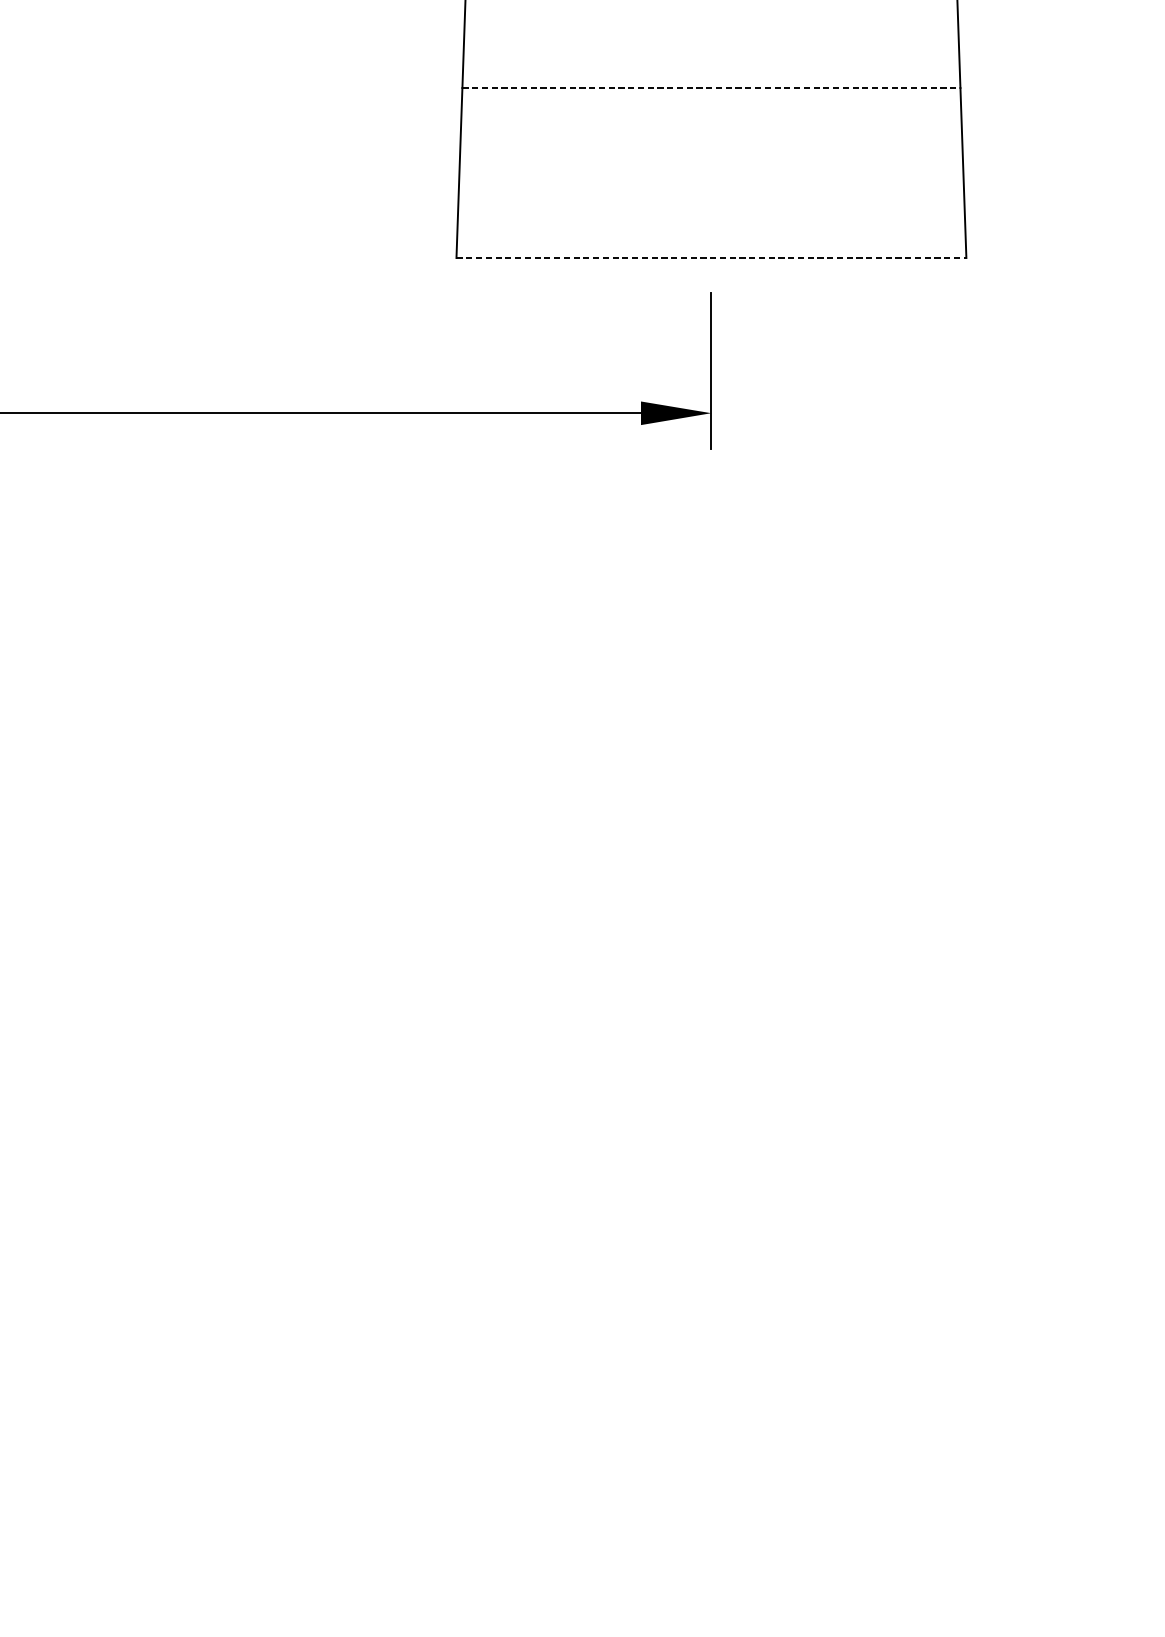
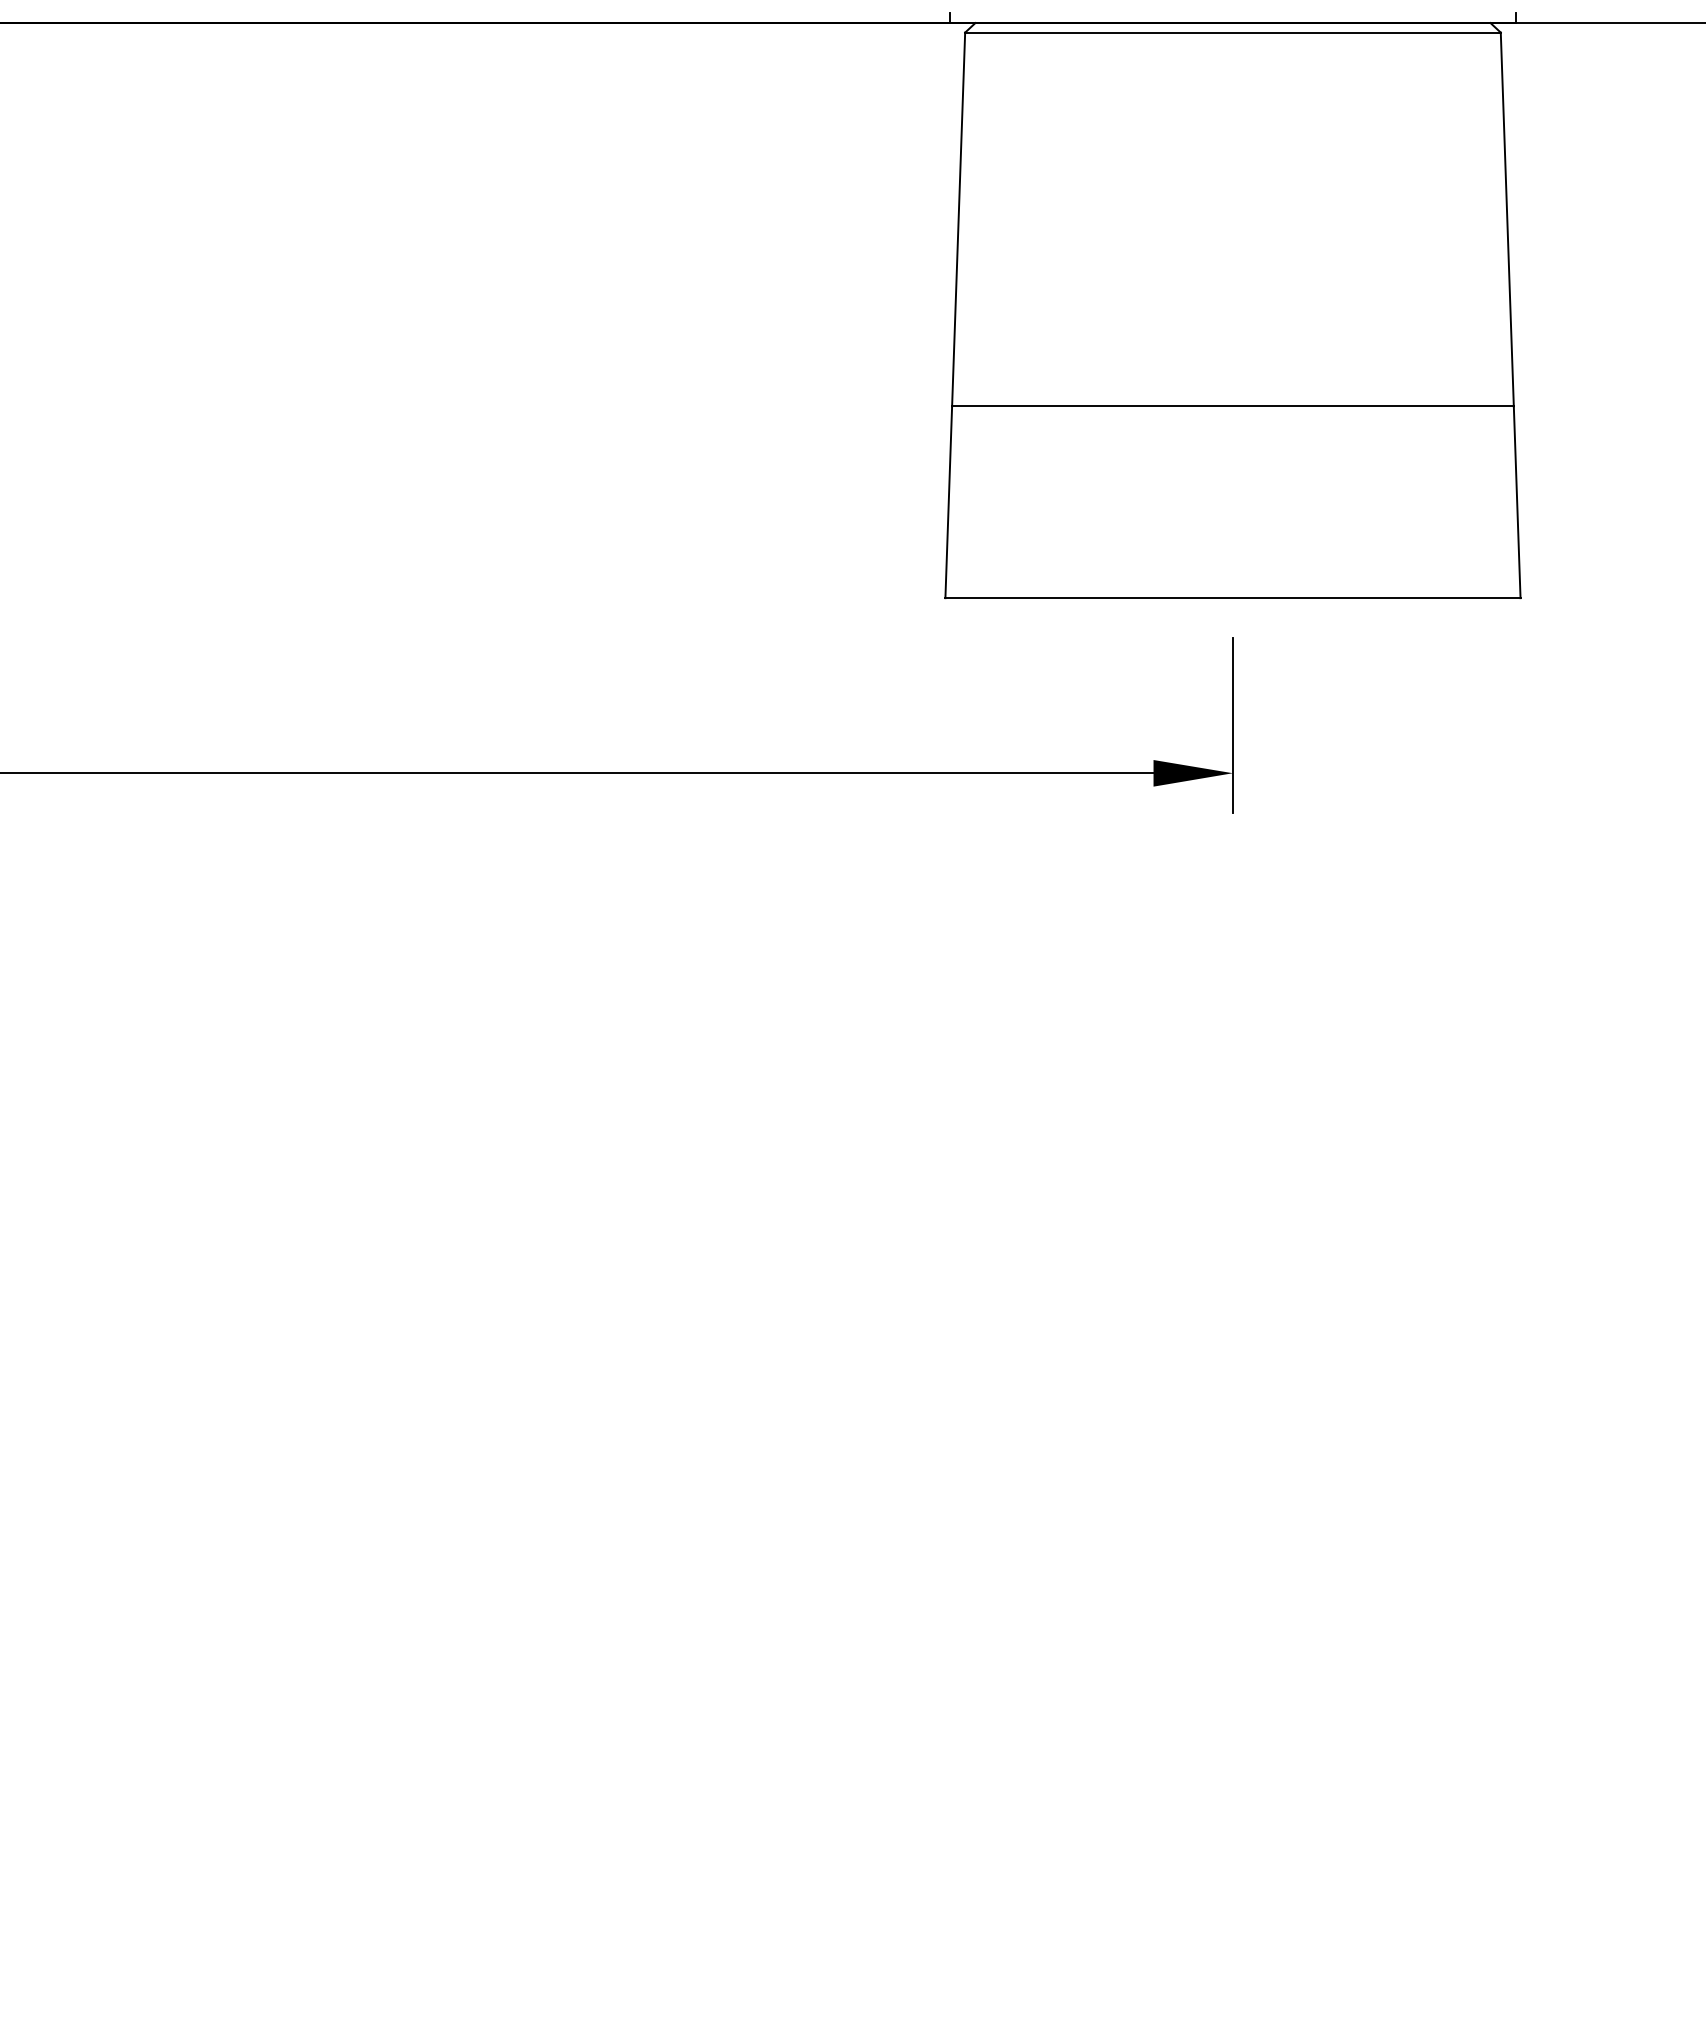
line: (711, 88) -> (1232, 406), dashed -> solid
line: (711, 258) -> (1232, 598), dashed -> solid

